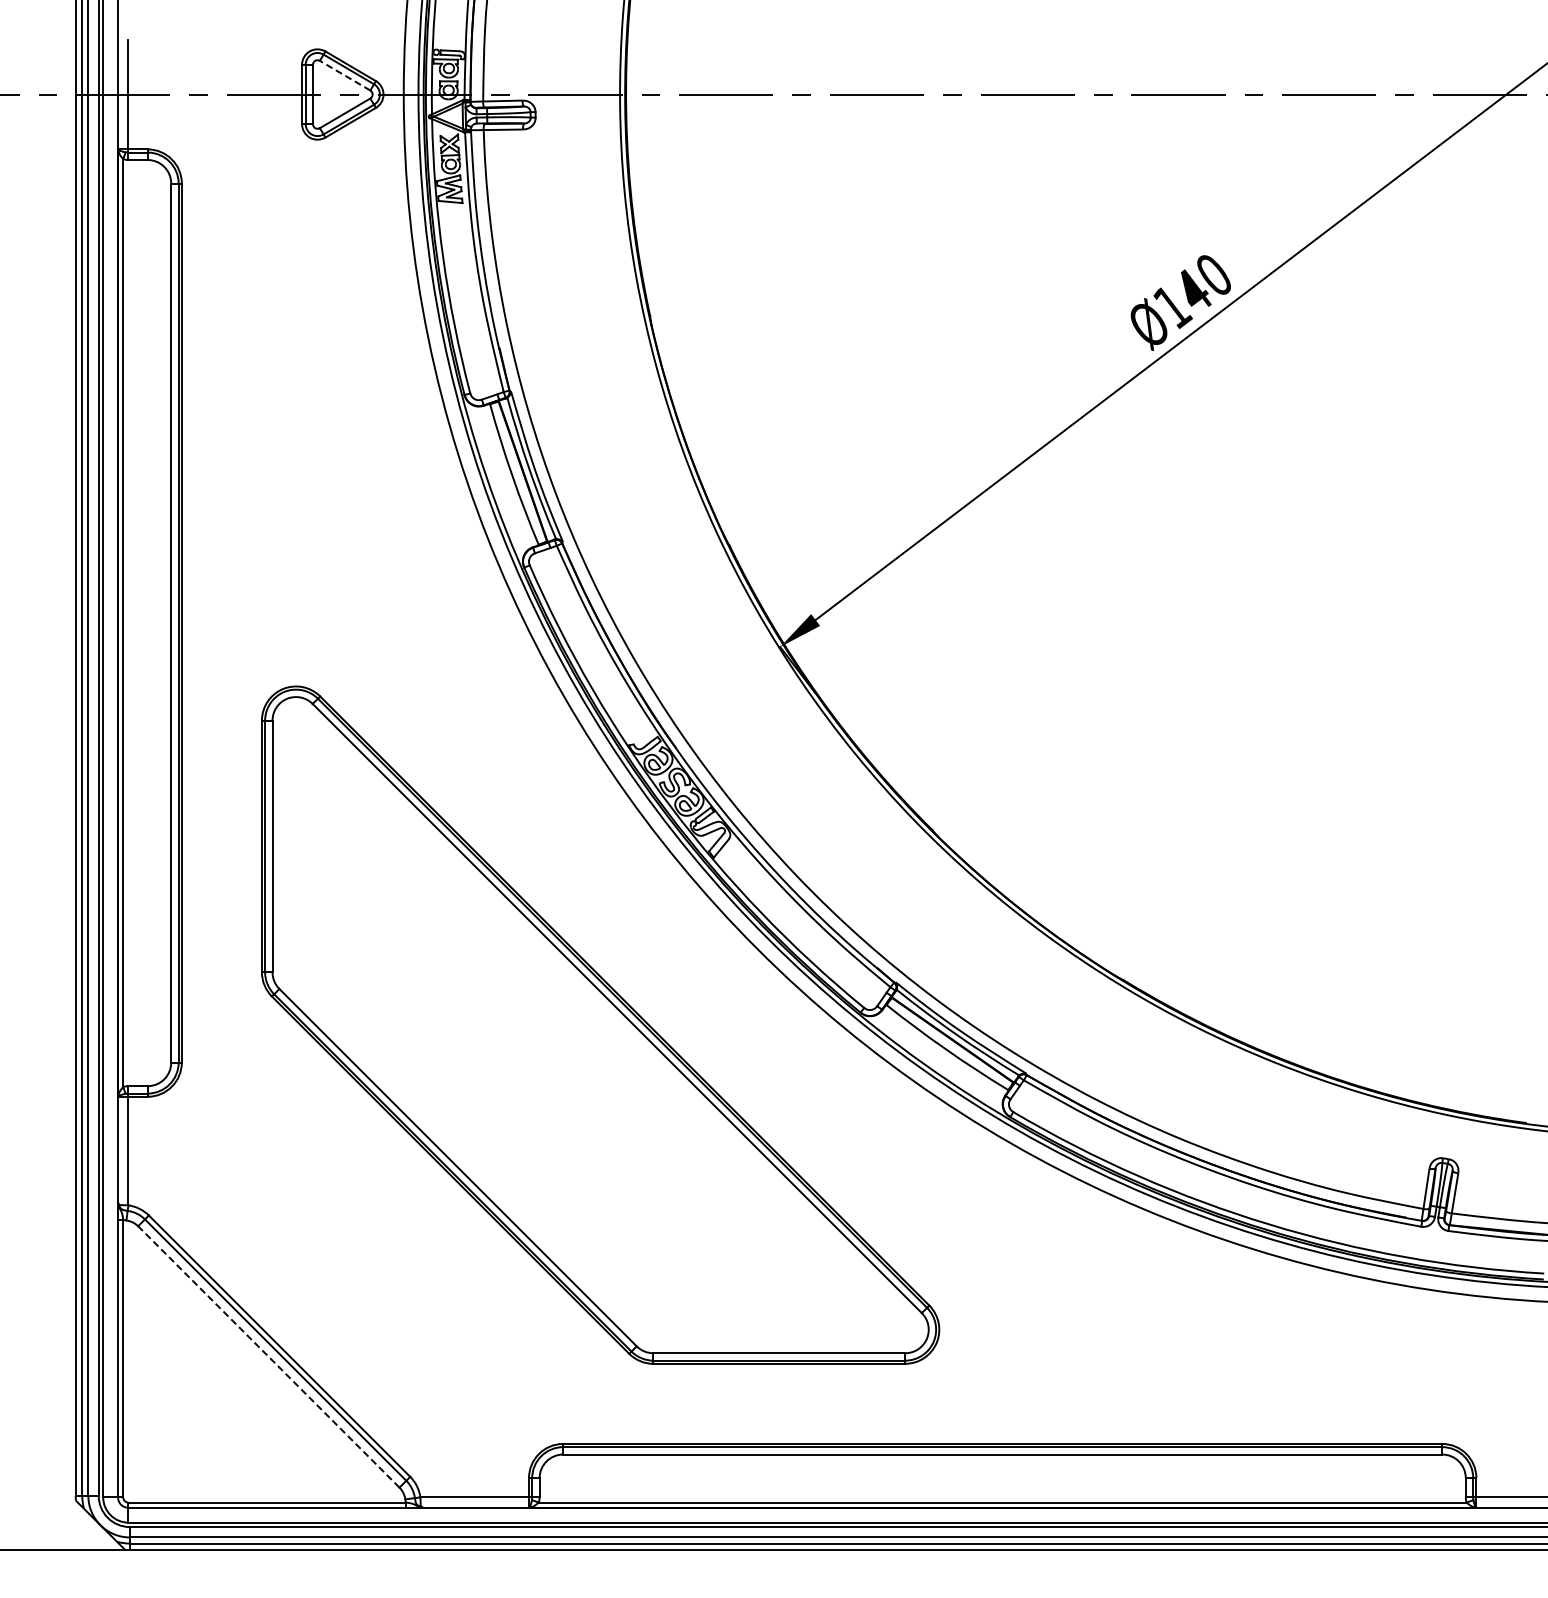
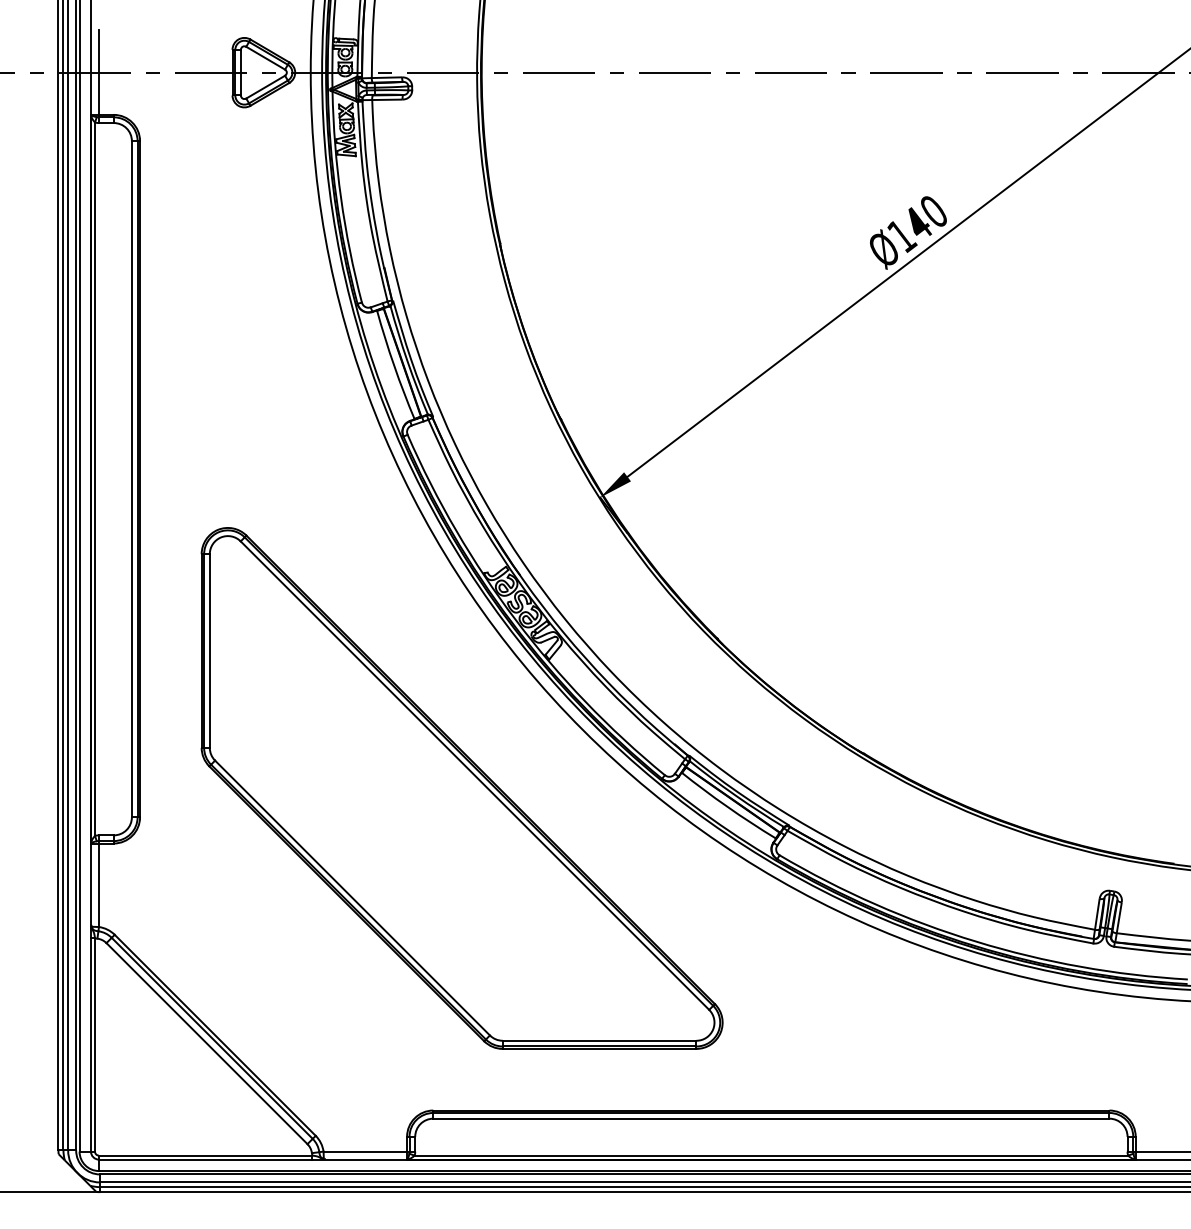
line: (344, 75) -> (265, 58), dashed -> solid
line: (268, 1356) -> (206, 1043), dashed -> solid

